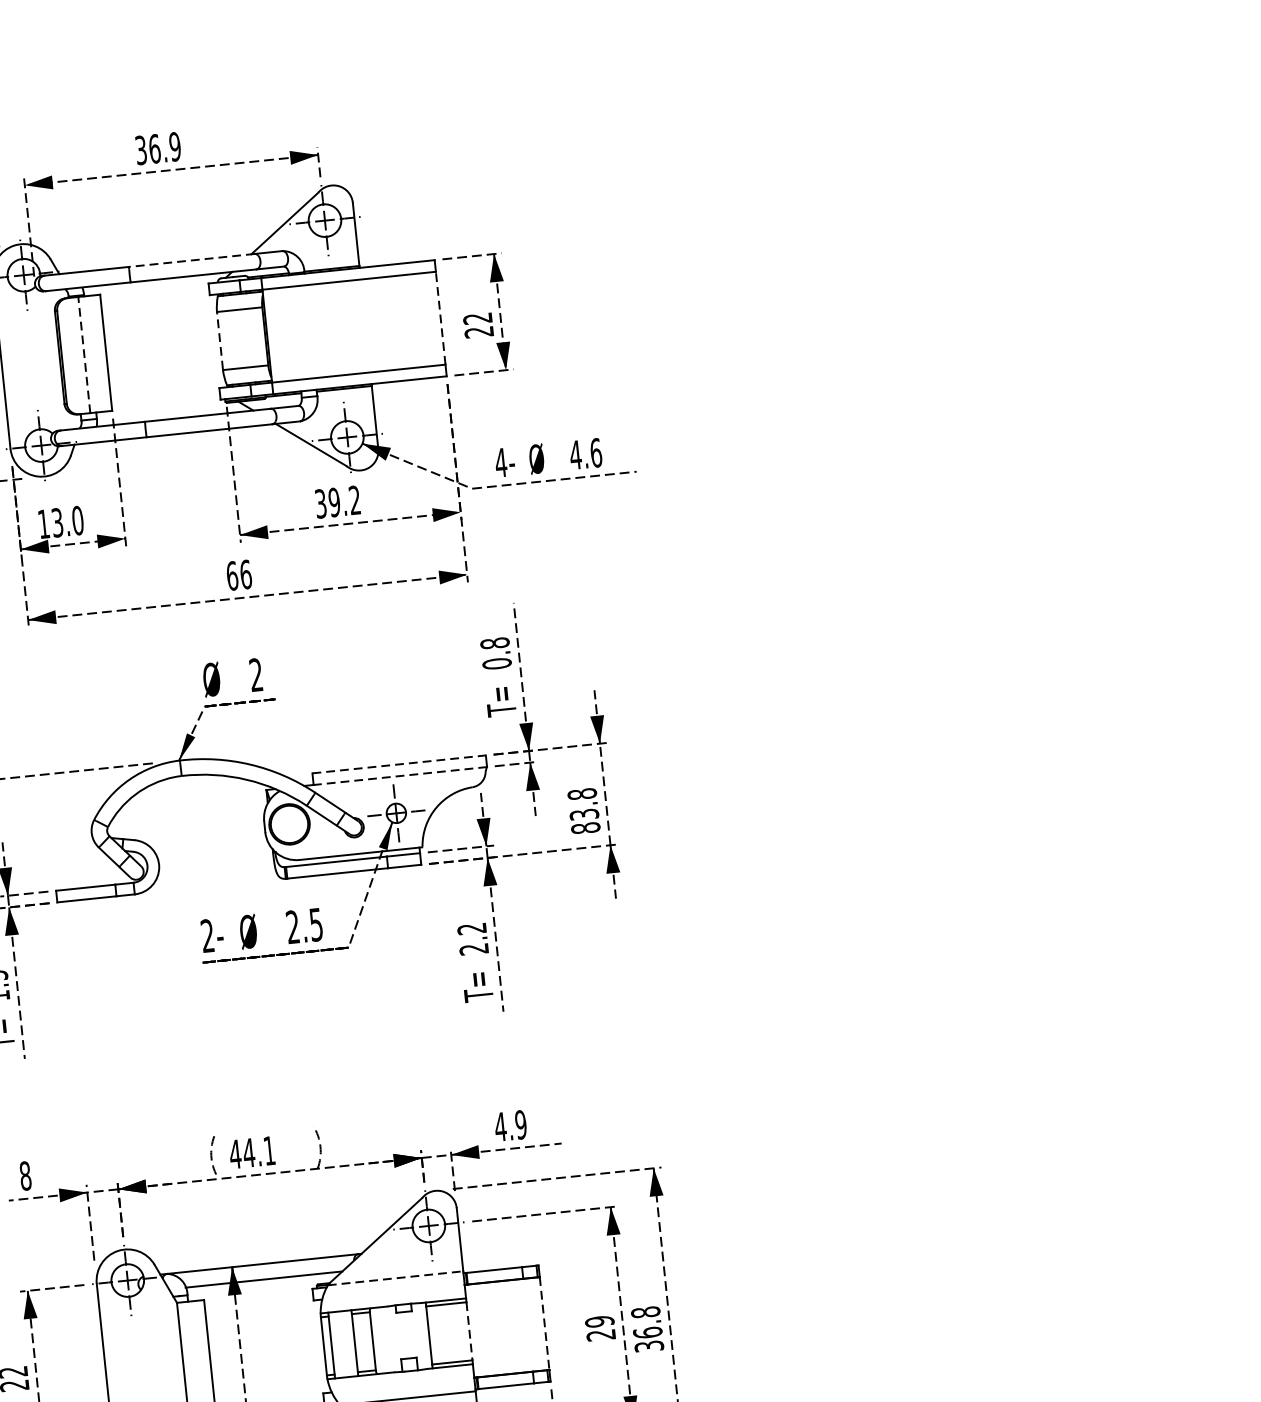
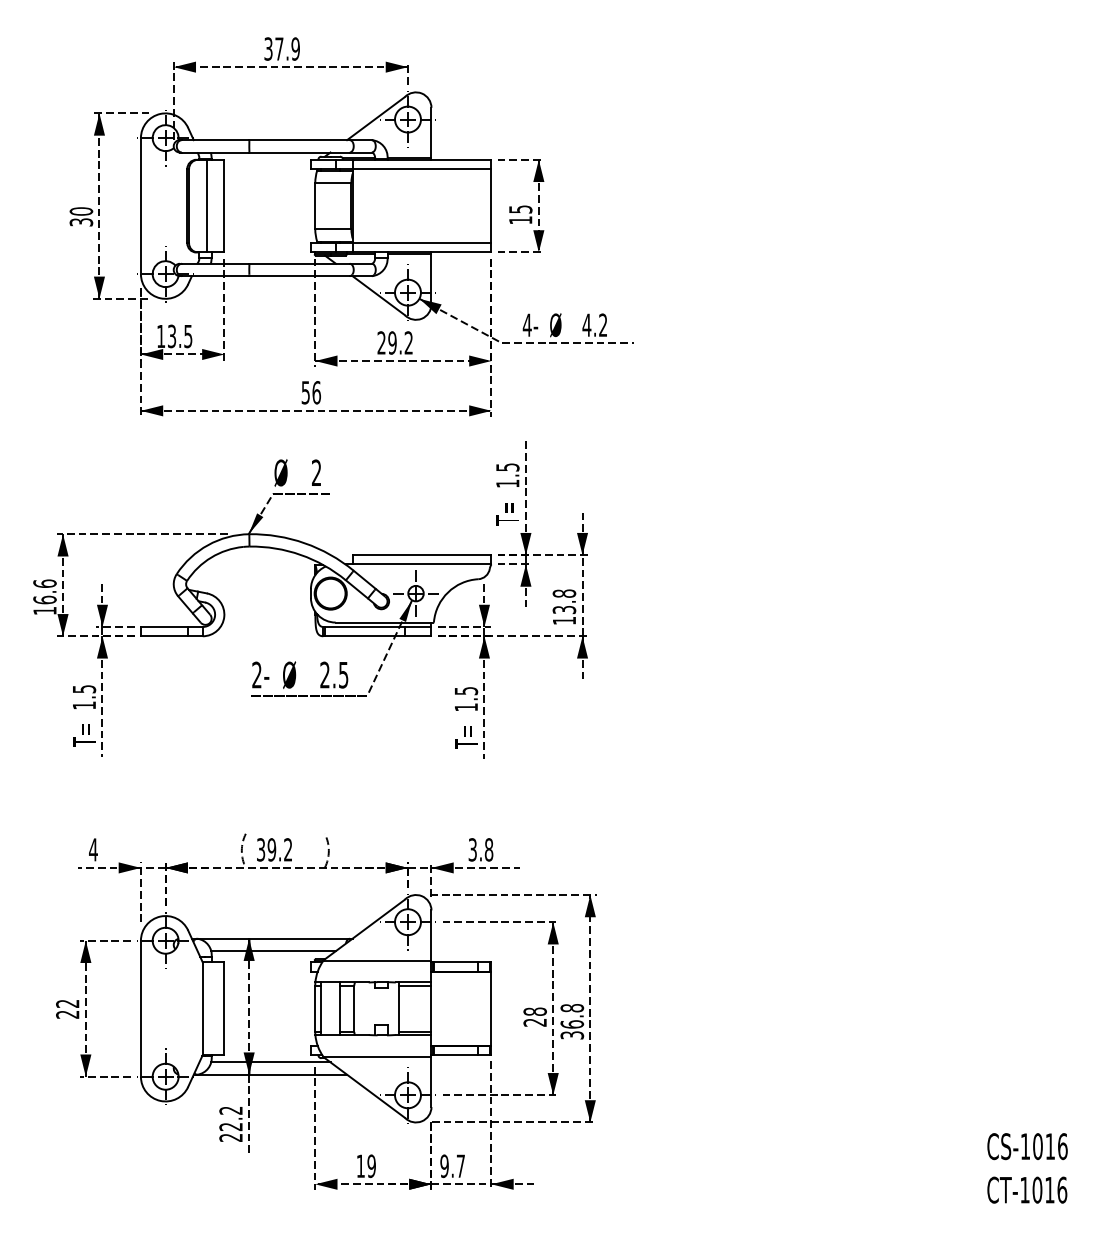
text: (154, 148) -> (279, 48), 36.9 -> 37.9
line: (191, 260) -> (299, 140), dashed -> solid
line: (440, 317) -> (491, 205), dashed -> solid
text: (478, 324) -> (520, 214), 22 -> 15
line: (220, 341) -> (315, 206), dashed -> solid
line: (83, 354) -> (206, 205), dashed -> solid
text: (596, 453) -> (603, 325), 4.6 -> 4.2
text: (320, 503) -> (381, 342), 39.2 -> 29.2
text: (78, 520) -> (188, 336), 13.0 -> 13.5
text: (231, 575) -> (305, 392), 66 -> 56
text: (495, 653) -> (507, 475), 0.8 -> 1.5
line: (399, 764) -> (422, 555), dashed -> solid
line: (399, 776) -> (421, 564), dashed -> solid
text: (585, 827) -> (564, 620), 83.8 -> 13.8
text: (473, 939) -> (466, 699), 2.2 -> 1.5
text: (510, 1125) -> (480, 849), 4.9 -> 3.8
text: (252, 1152) -> (274, 849), 44.1 -> 39.2
text: (25, 1175) -> (93, 849), 8 -> 4
line: (395, 1277) -> (377, 960), dashed -> solid
text: (598, 1321) -> (534, 1011), 29 -> 28
line: (544, 1324) -> (491, 1009), dashed -> solid
line: (469, 1332) -> (431, 1009), dashed -> solid

